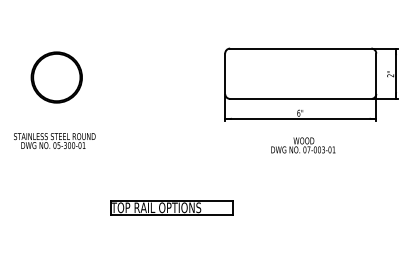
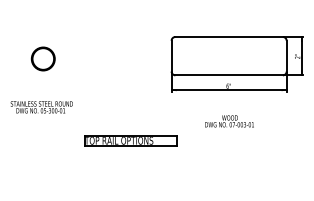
part: (56, 77) -> (43, 59), size x0.6
text: (303, 145) -> (229, 121), moved
part: (171, 207) -> (130, 140), moved

